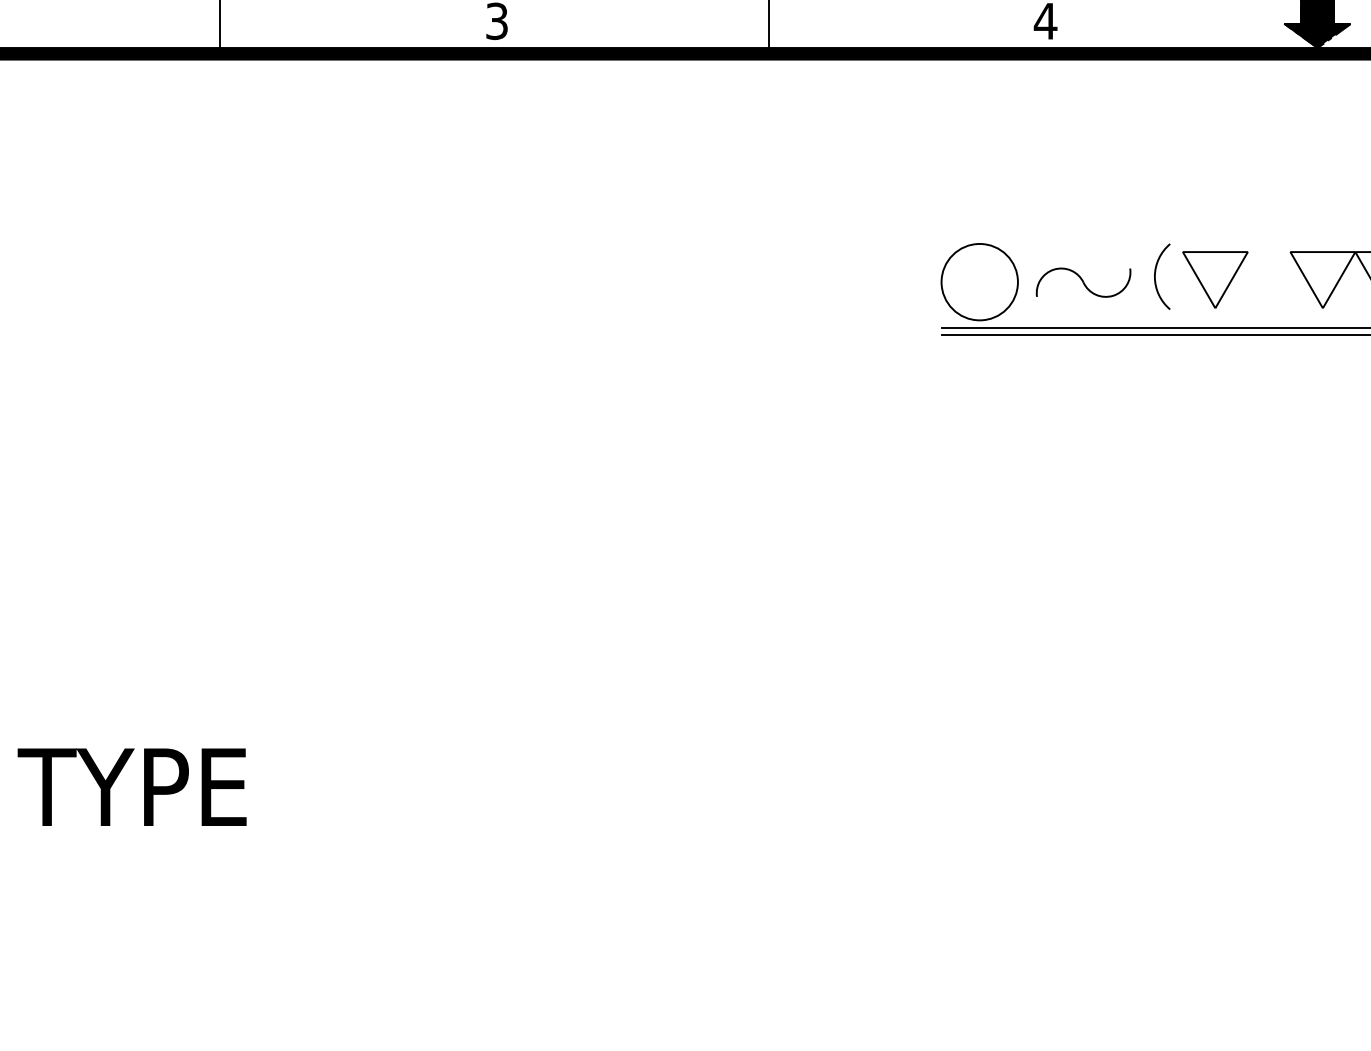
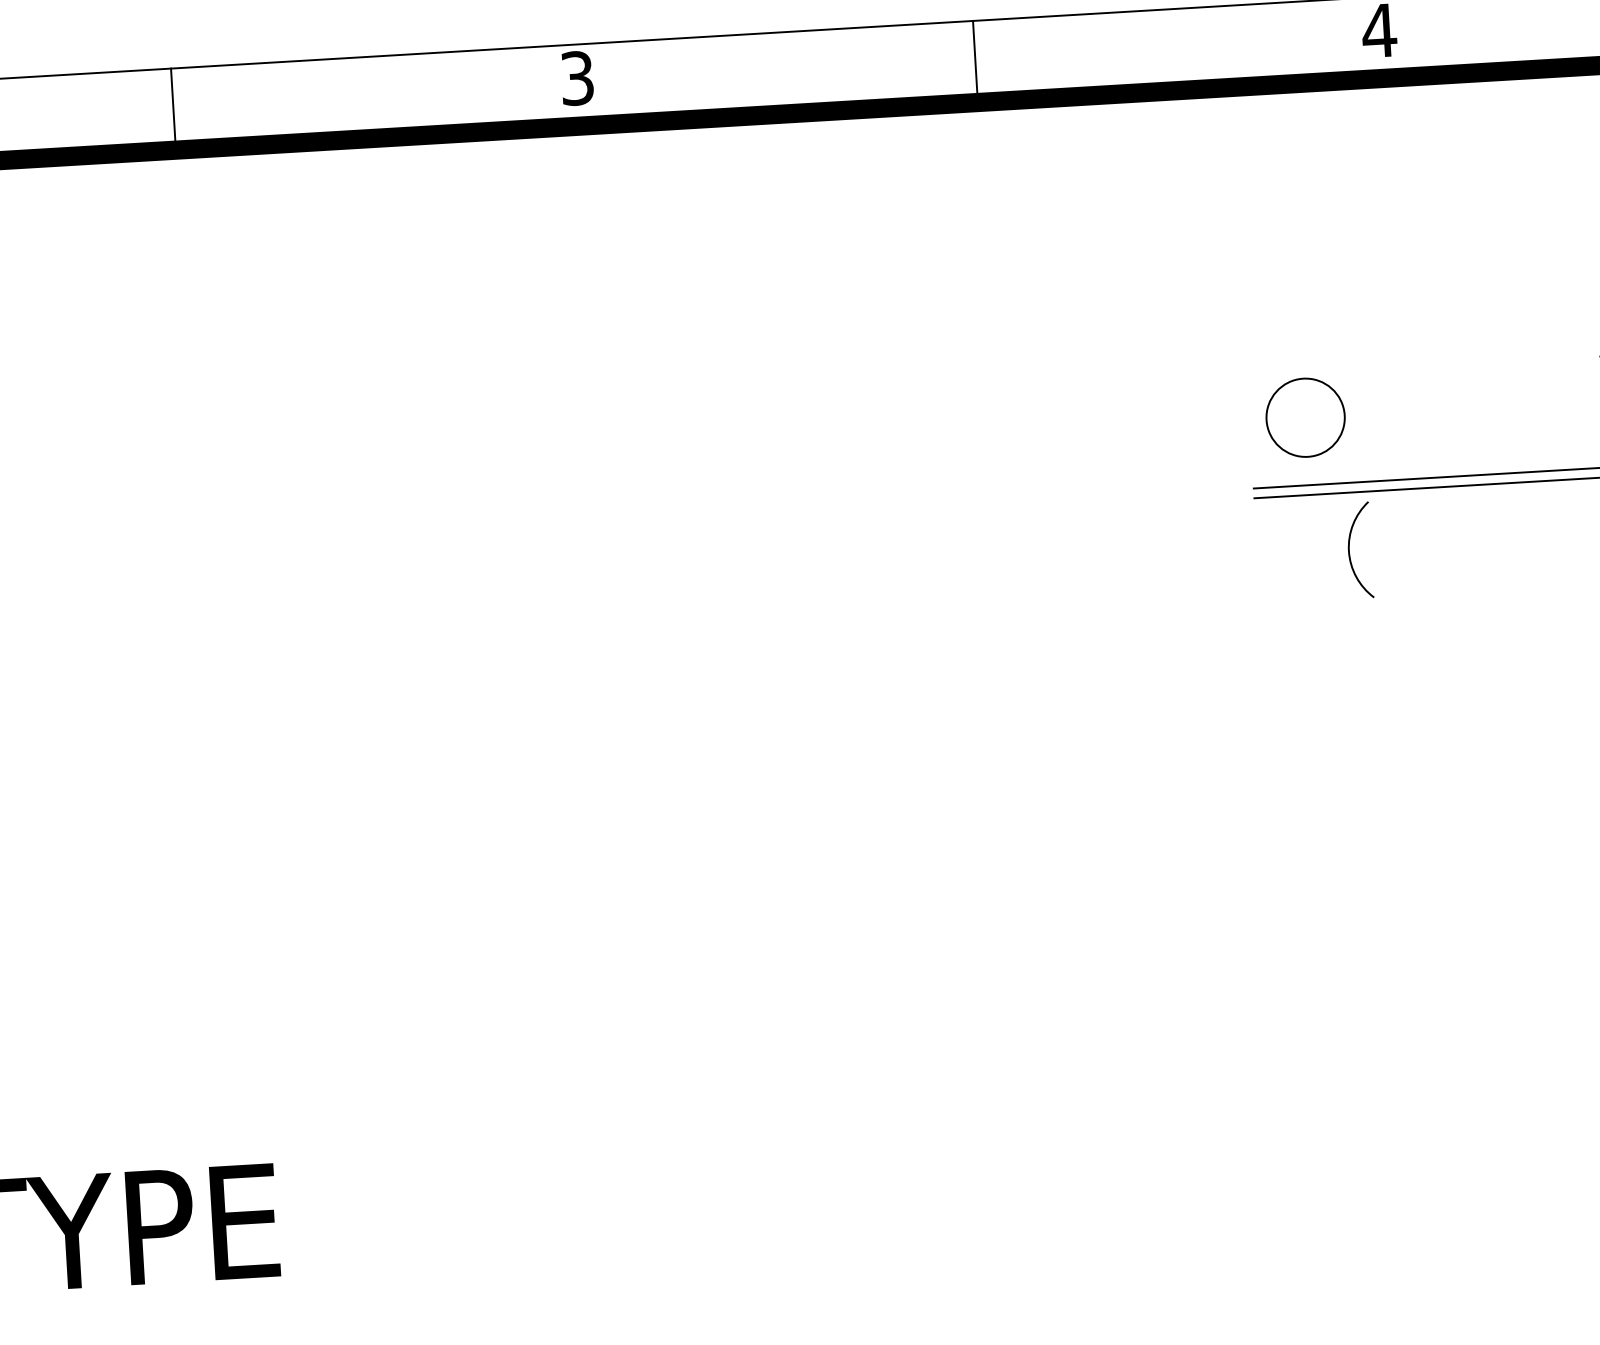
arc: (1155, 276) -> (1349, 550), moved
circle: (979, 281) -> (1305, 416), size x0.7
part: (1083, 282) -> (1457, 409), removed

